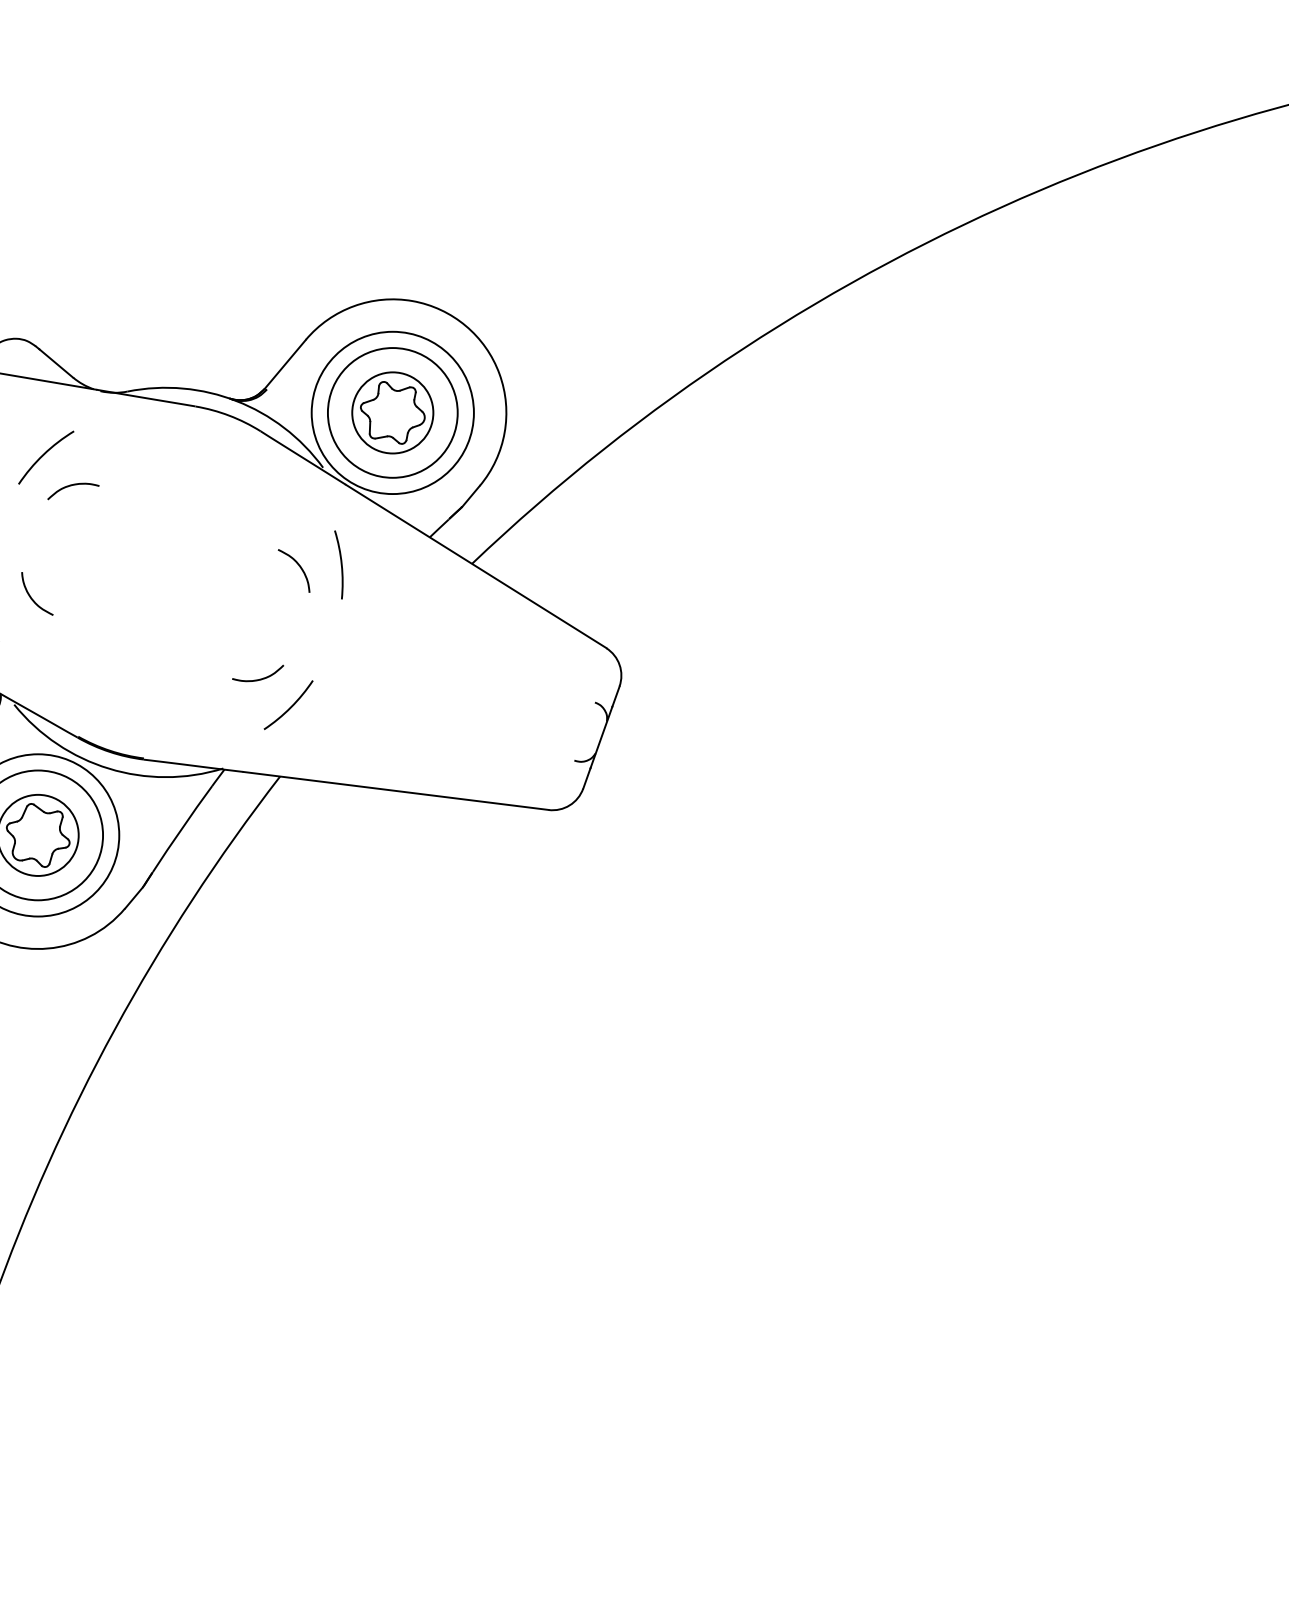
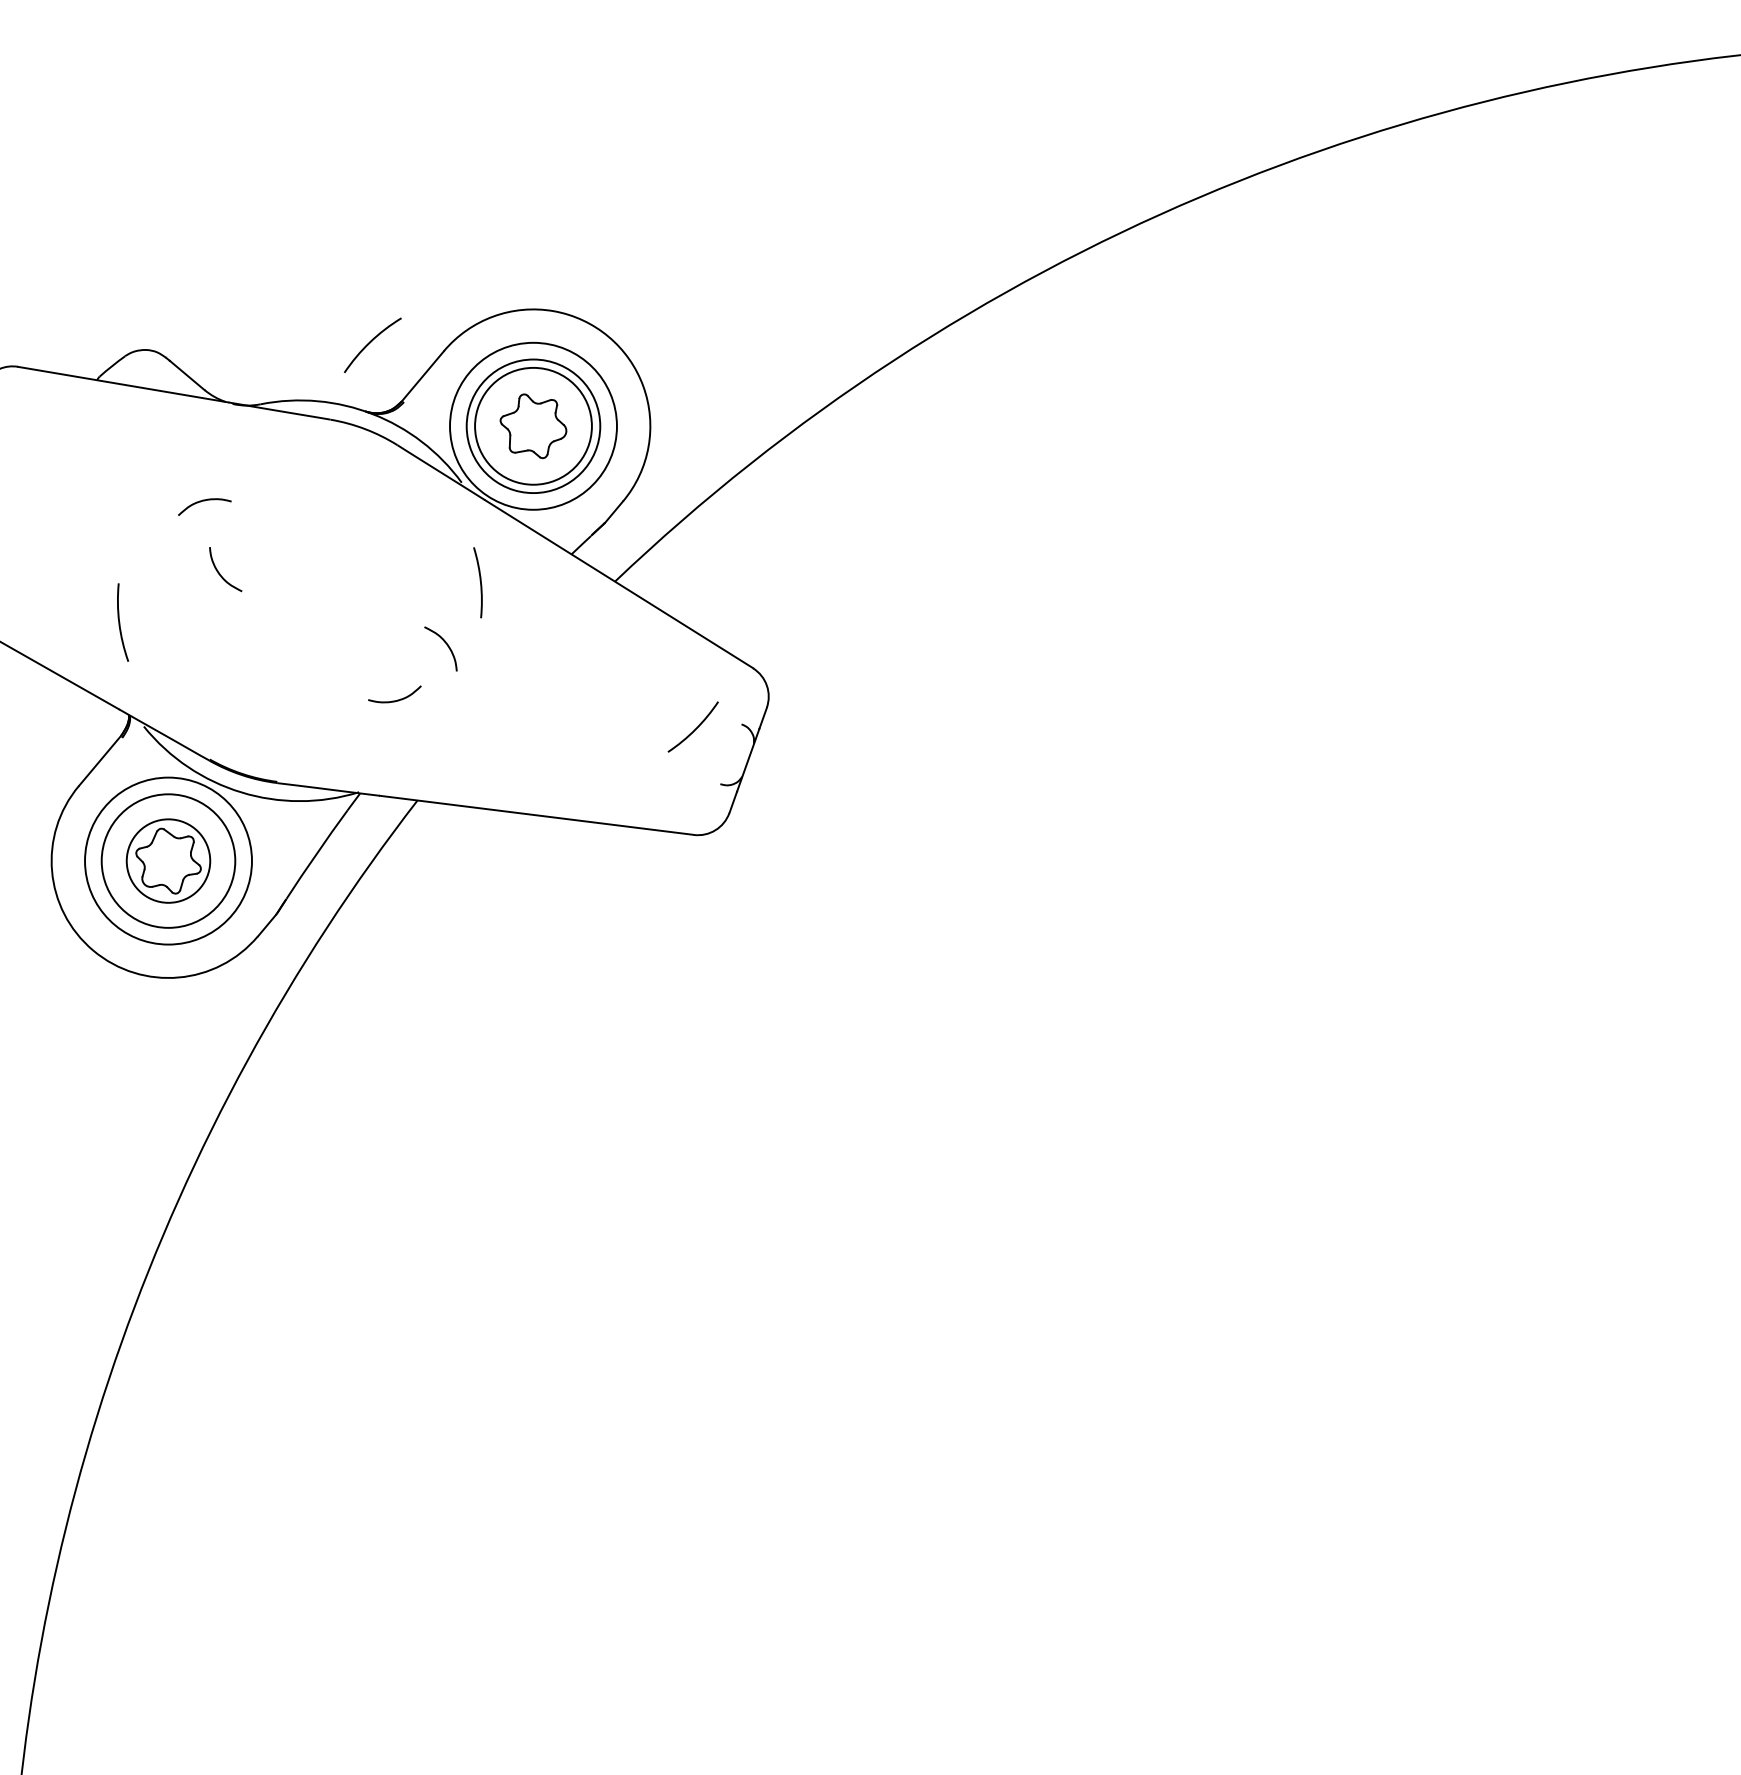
circle: (392, 413) -> (533, 426), size x1.4
arc: (43, 455) -> (370, 343), moved
curve: (299, 567) -> (446, 645), moved
curve: (32, 597) -> (220, 573), moved
arc: (290, 706) -> (695, 728), moved

